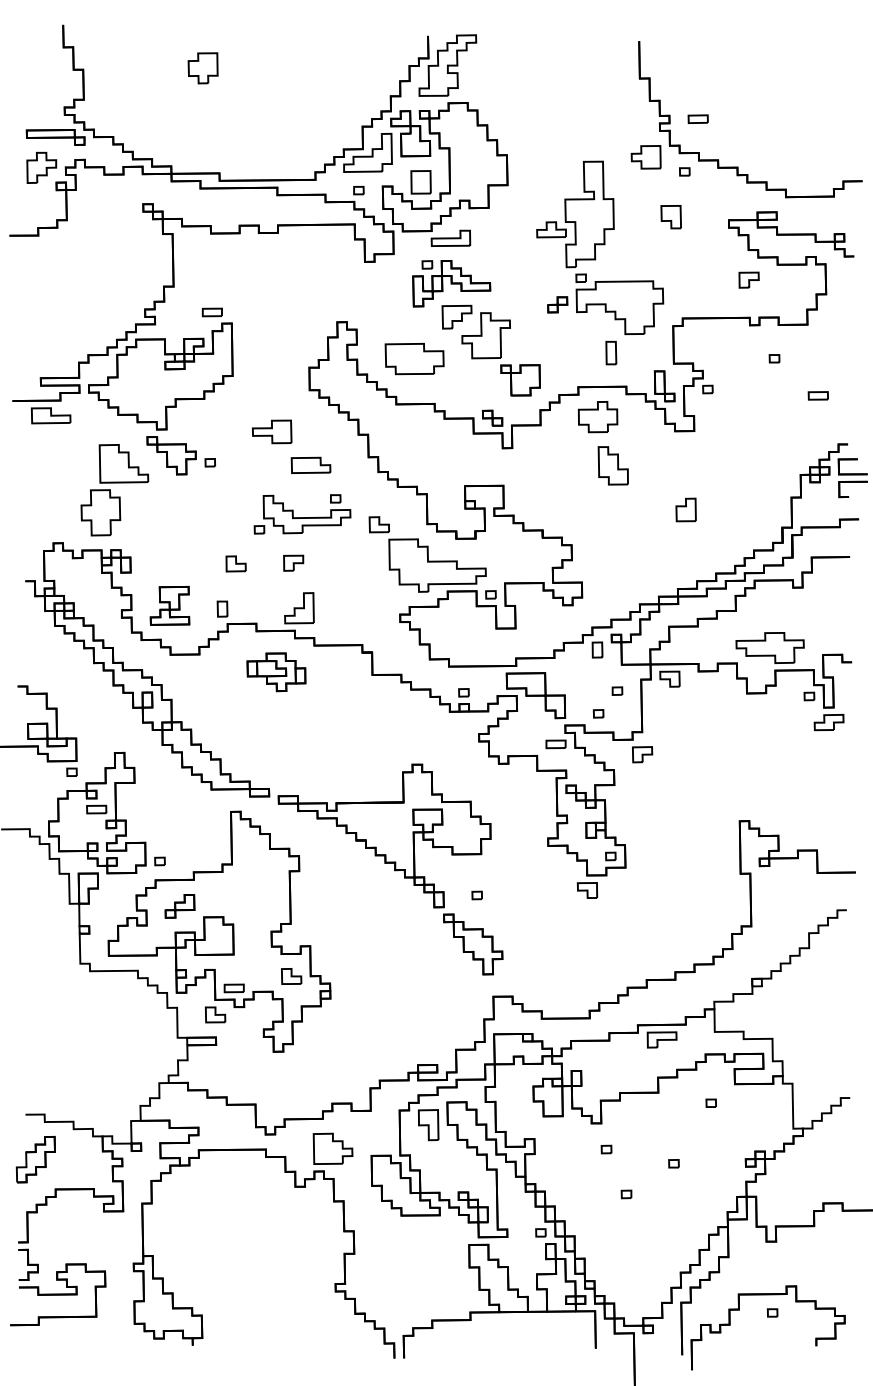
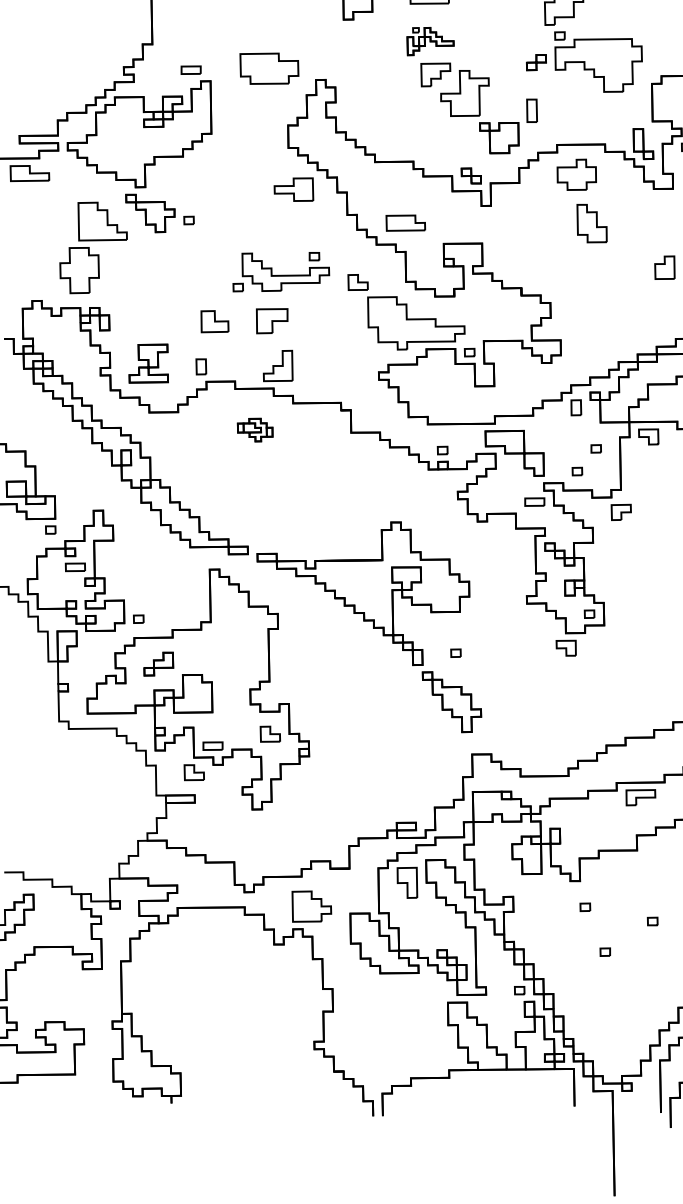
part: (451, 283) -> (430, 41), size x0.6
part: (611, 353) -> (532, 111), moved
part: (414, 359) -> (269, 69), moved
part: (272, 431) -> (294, 189), moved
part: (310, 464) -> (405, 222), moved
part: (293, 562) -> (272, 320), size x1.6
part: (235, 563) -> (214, 321), size x1.4
part: (276, 672) -> (255, 430), size x0.6

